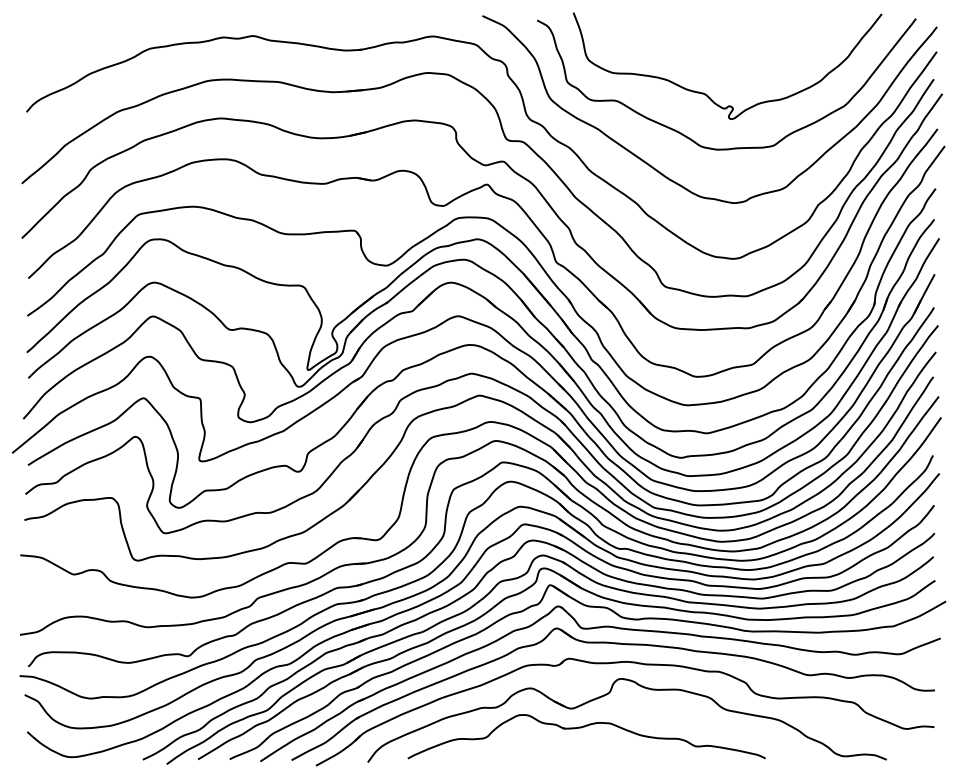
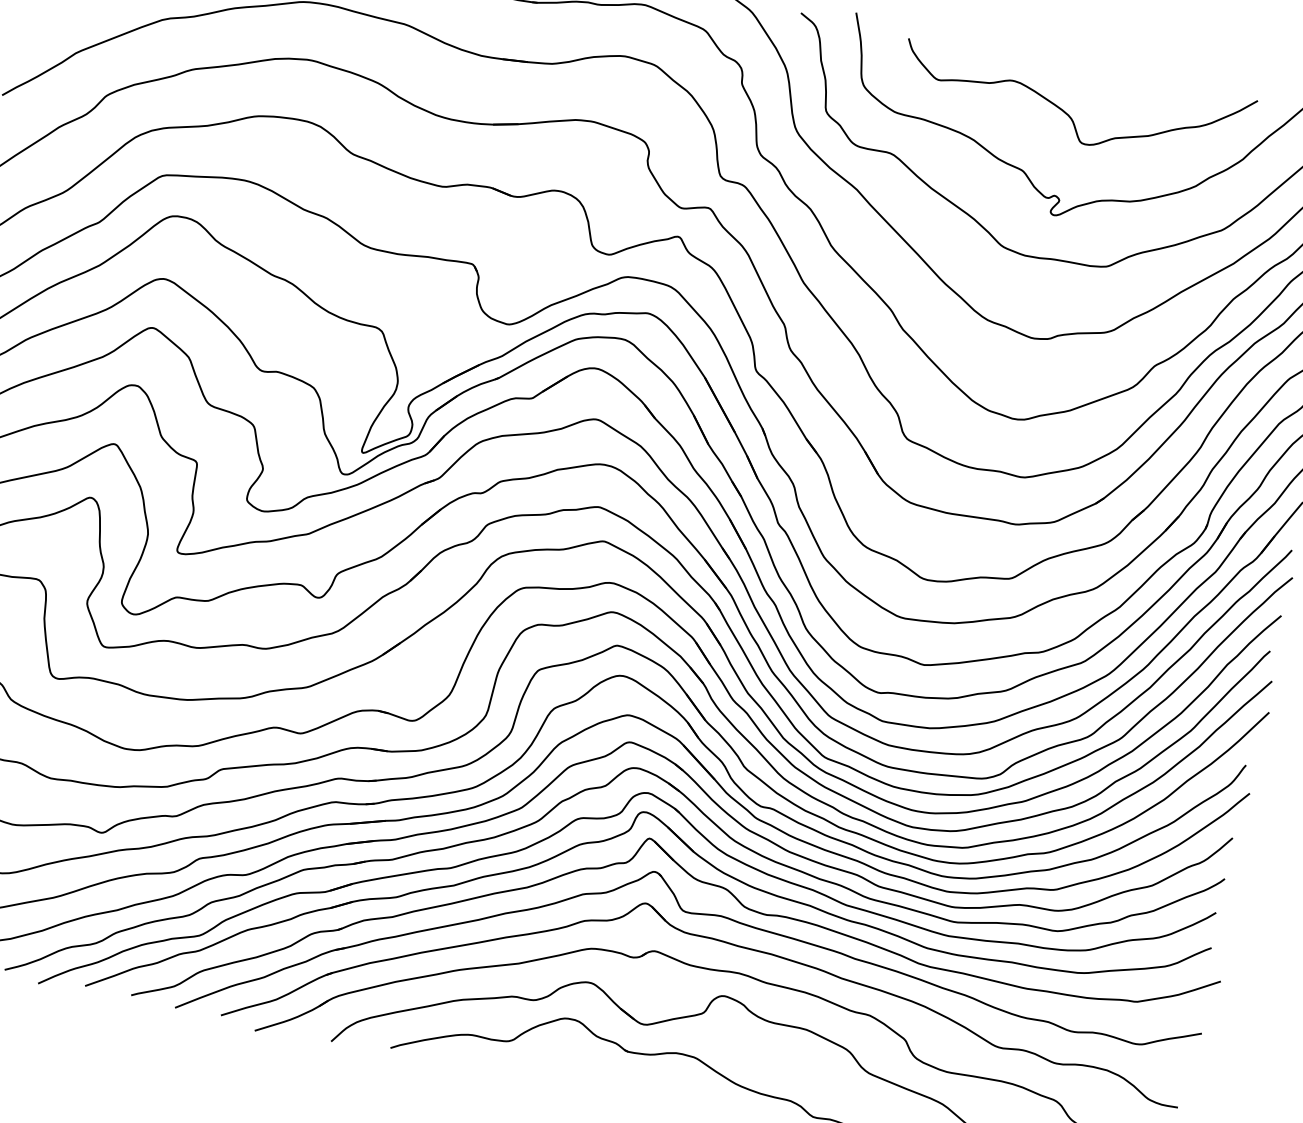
curve: (726, 49) -> (1067, 112), added

